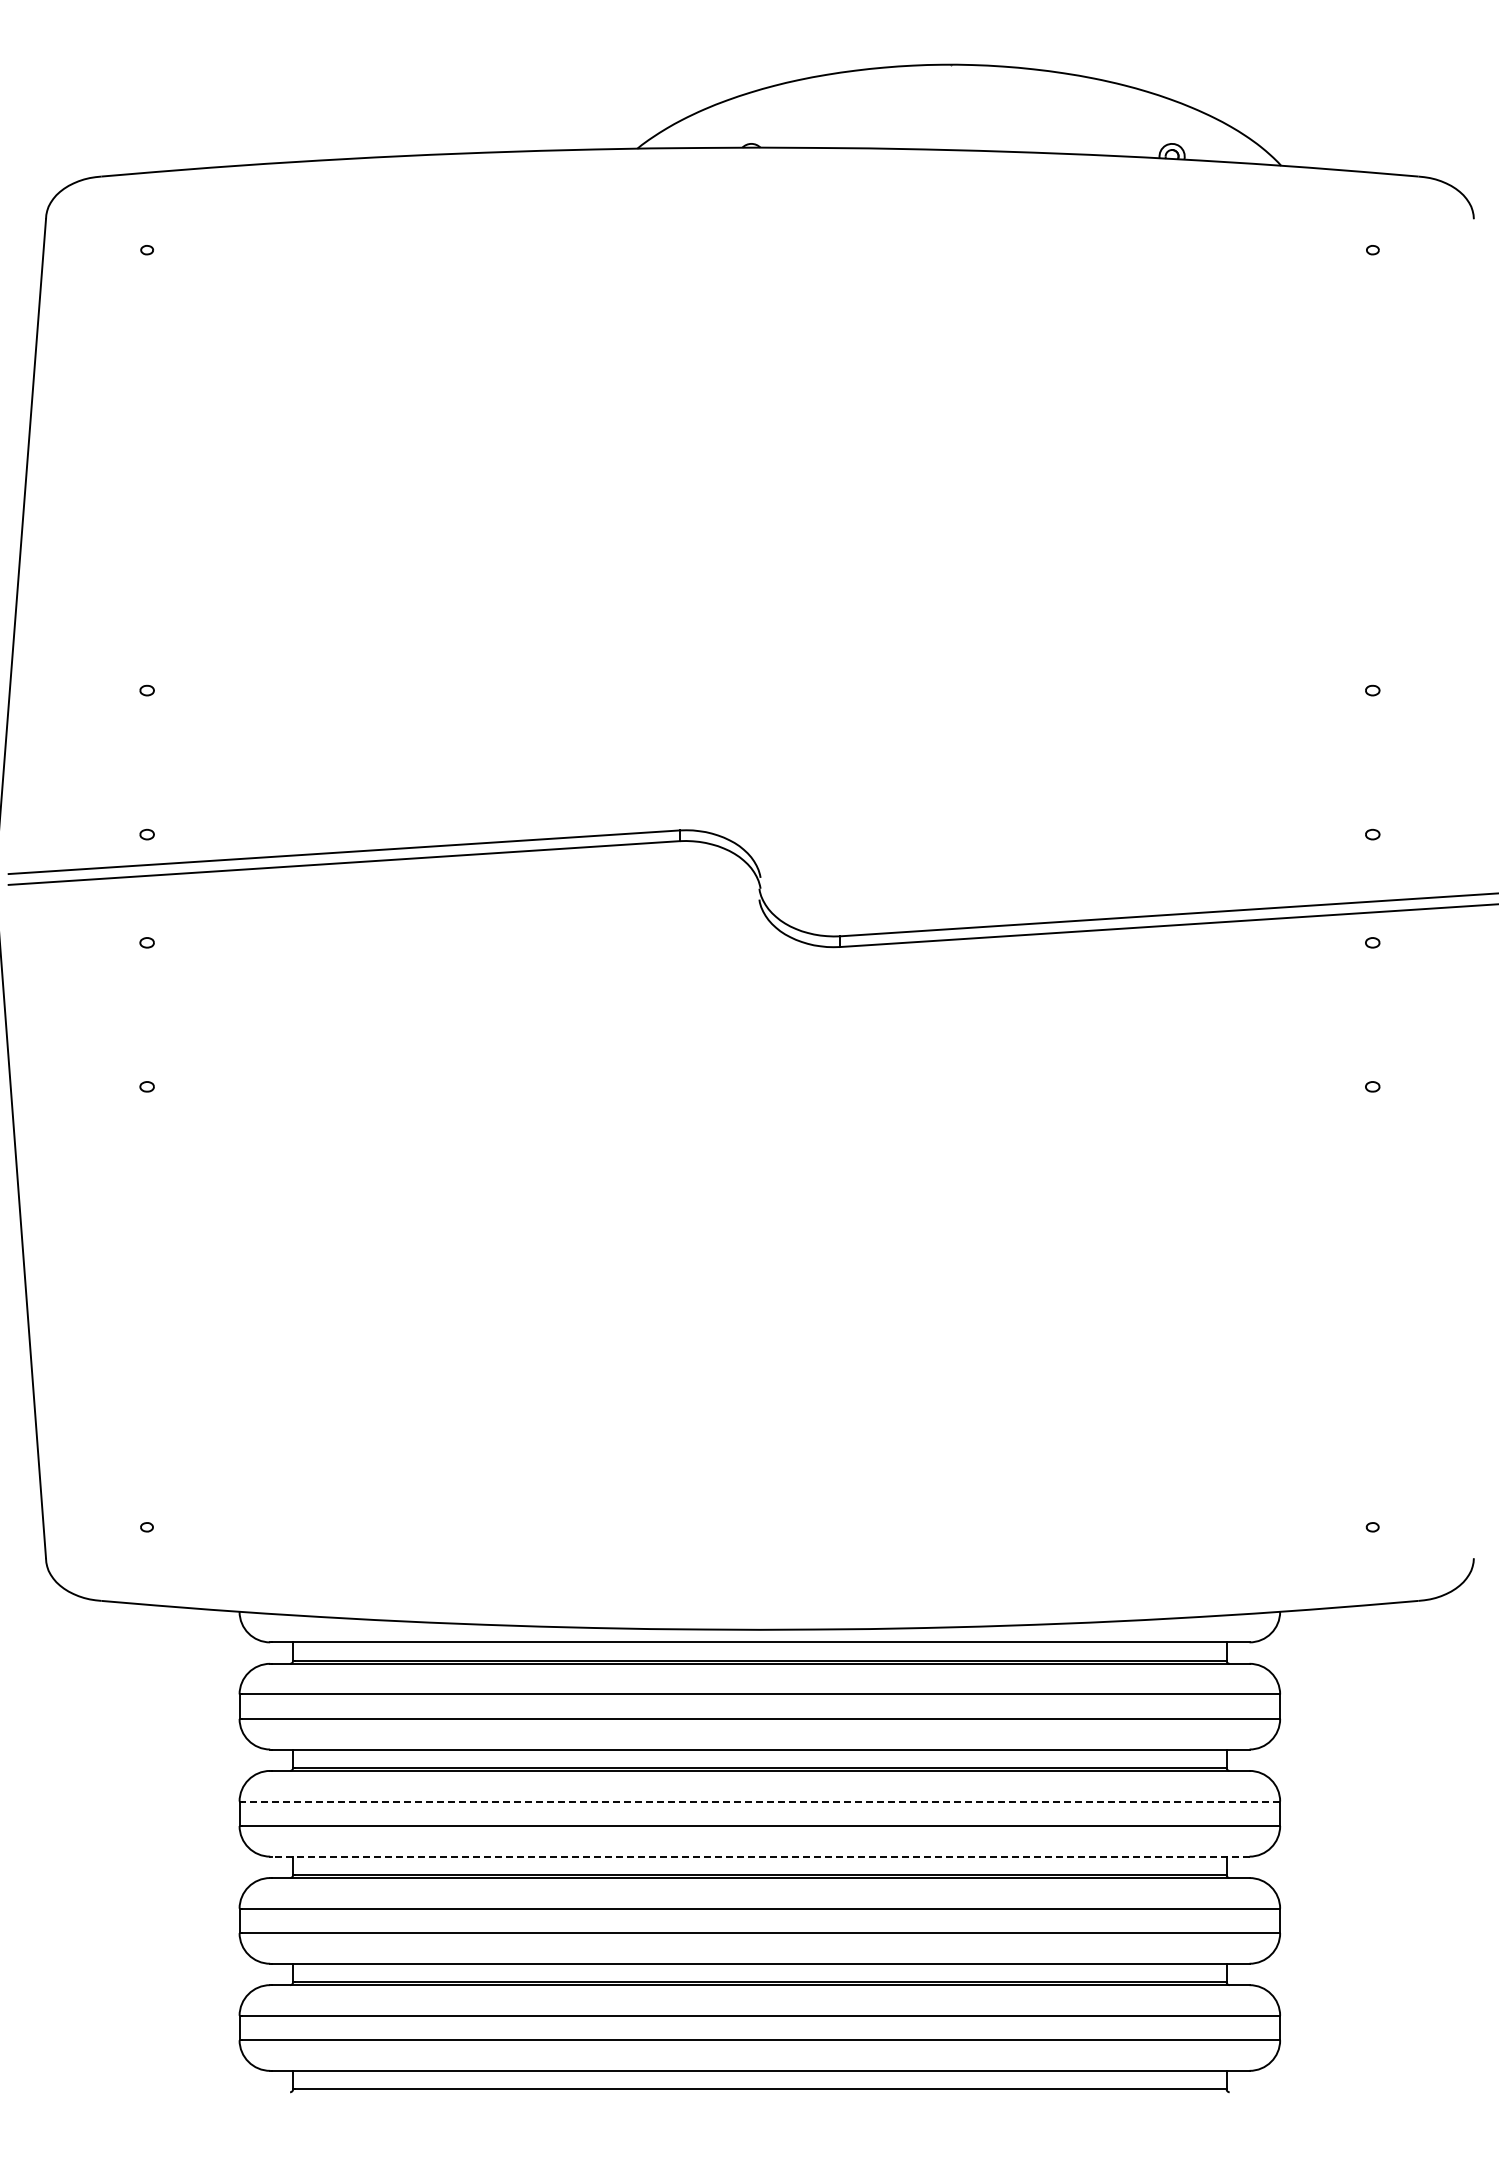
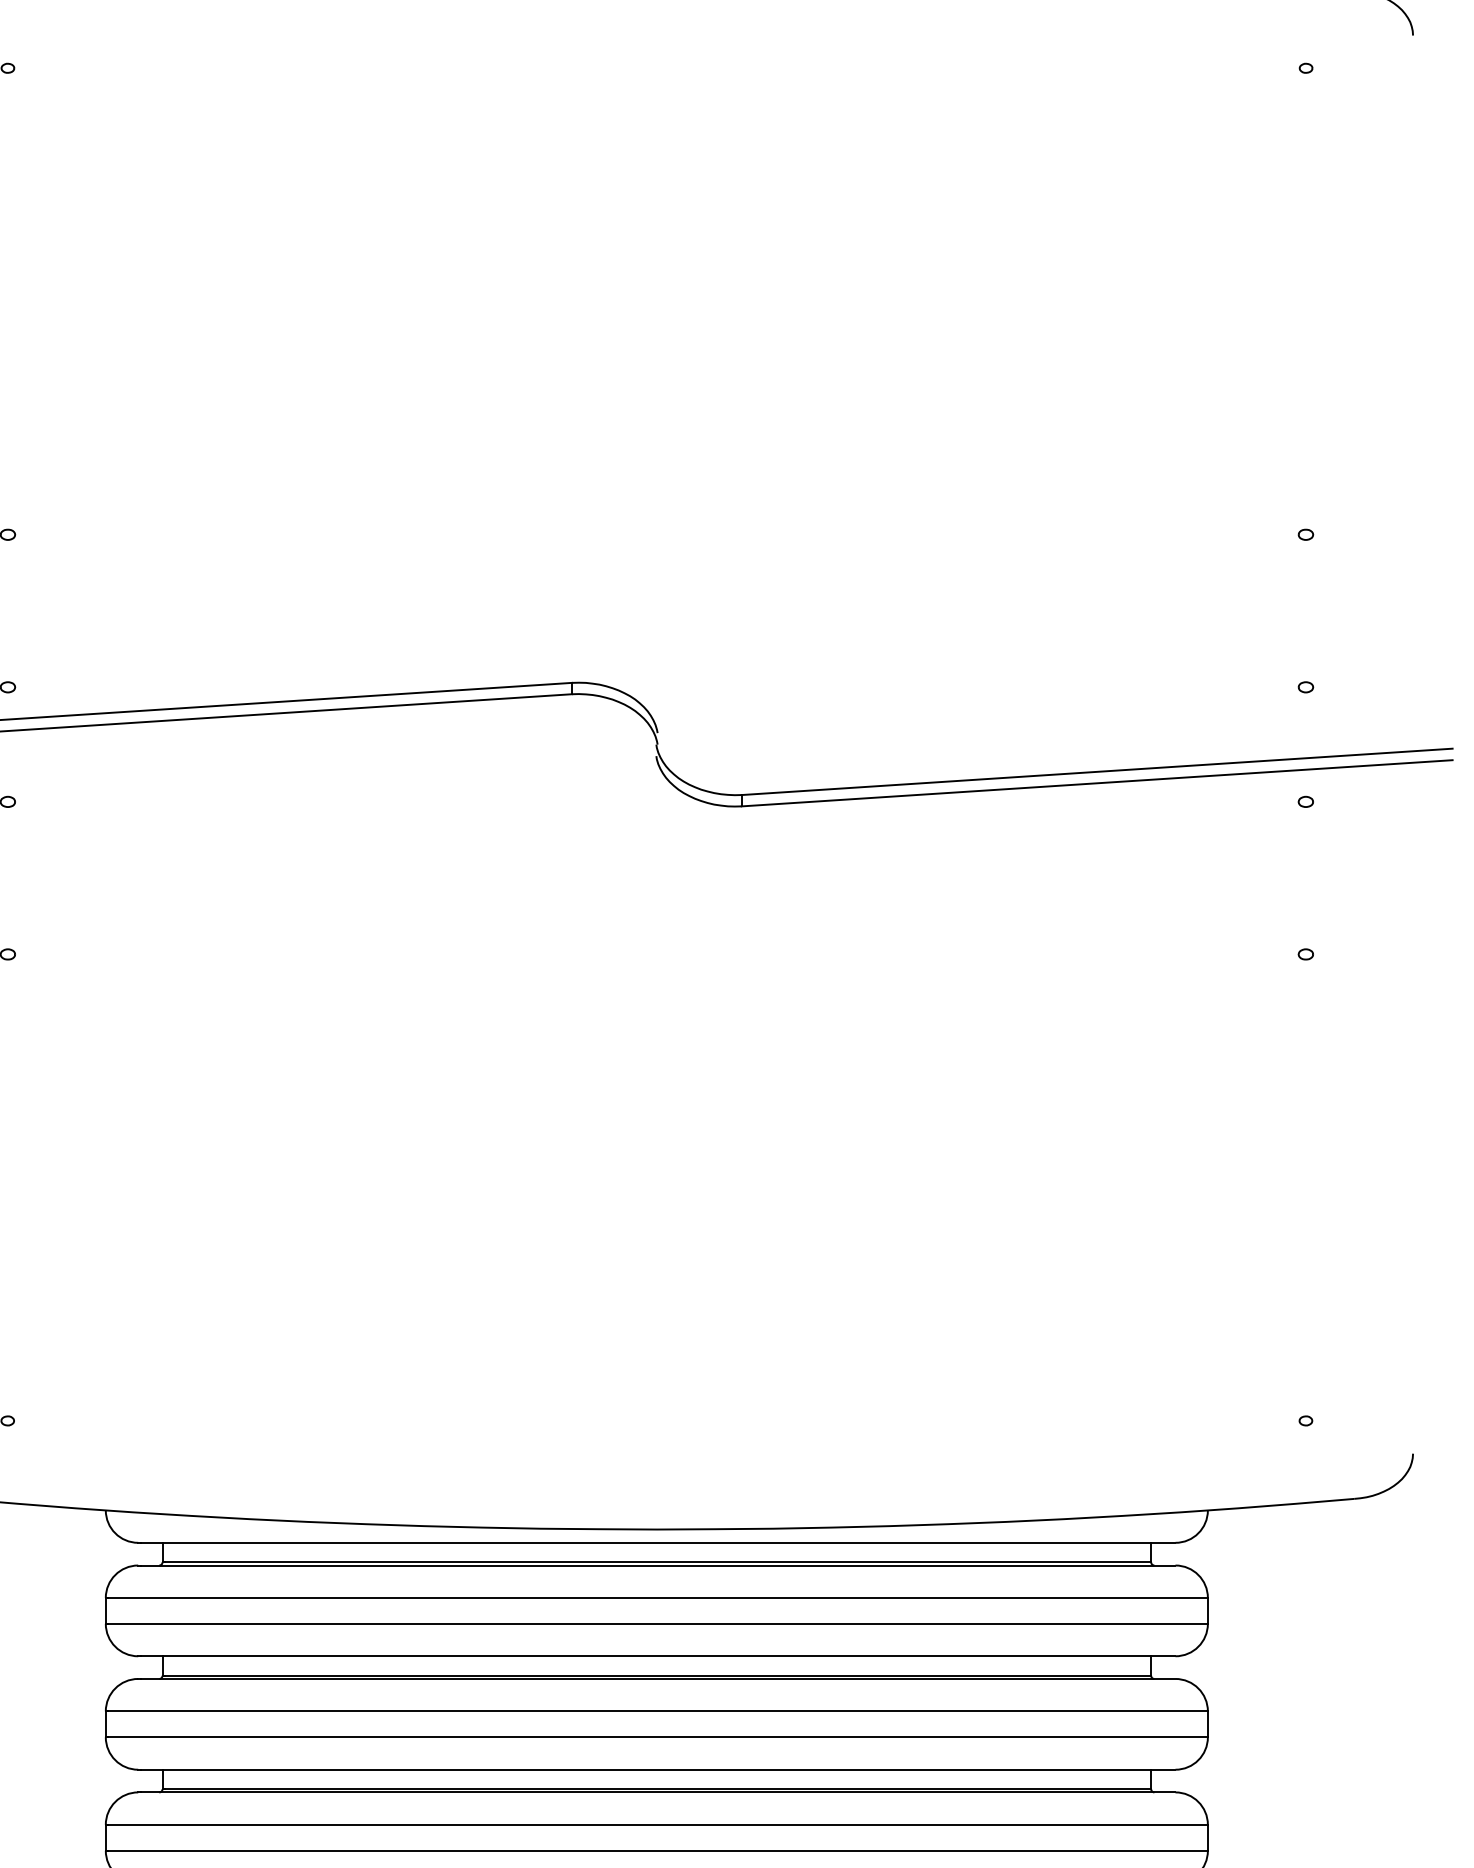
line: (760, 1801) -> (657, 1711), dashed -> solid
line: (760, 1856) -> (657, 1769), dashed -> solid

